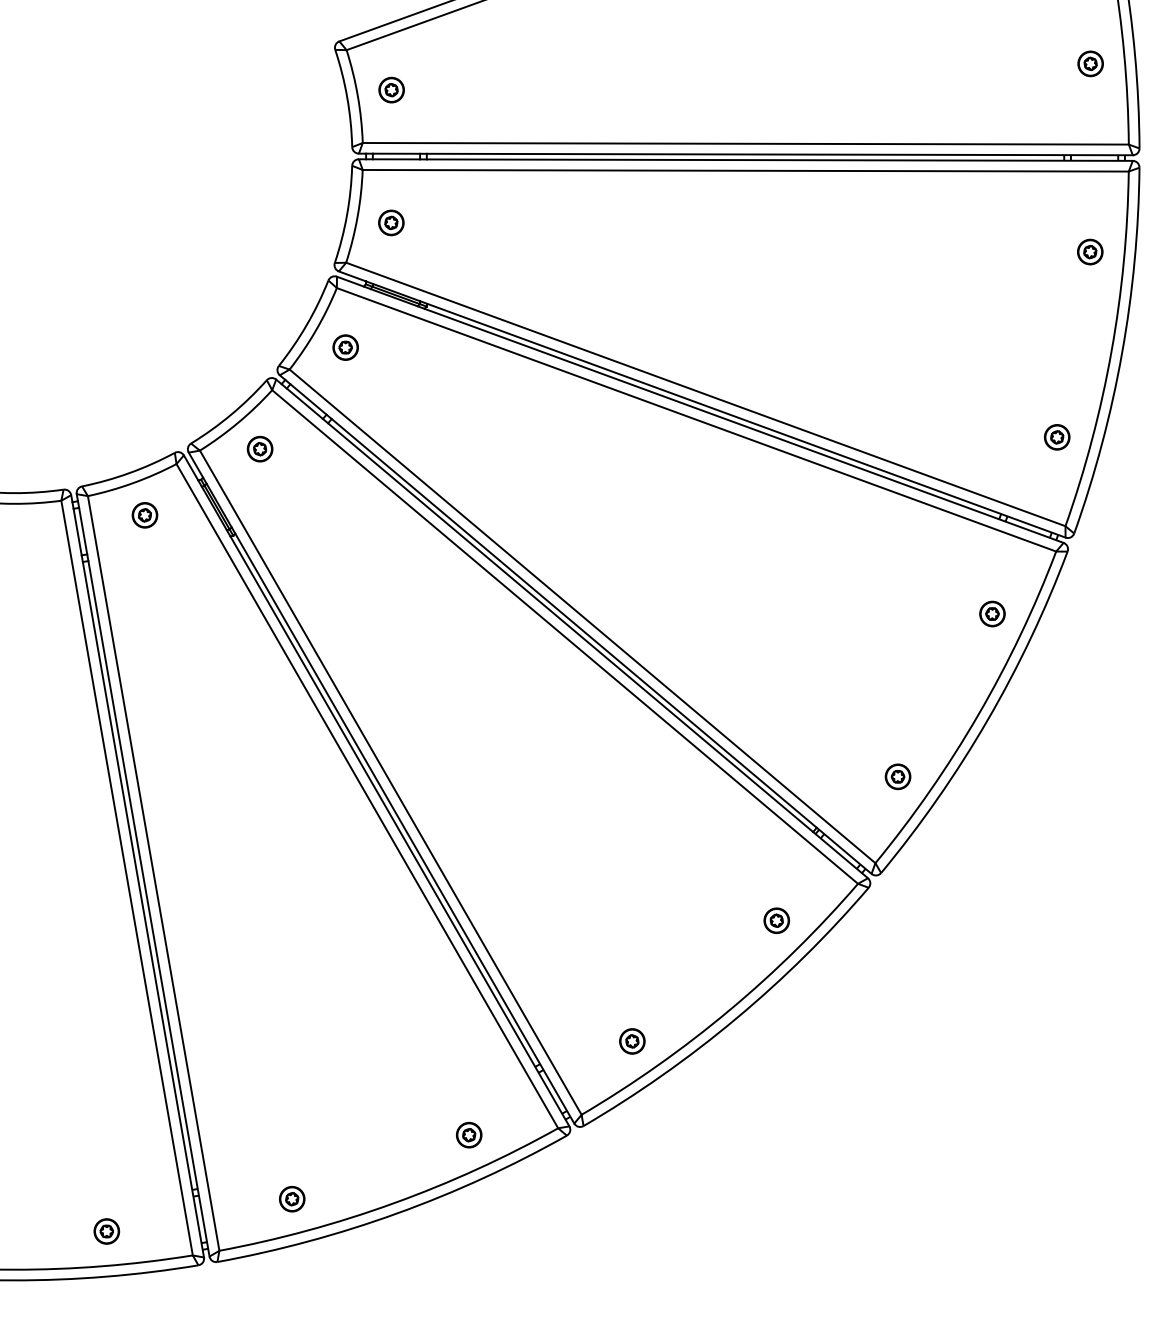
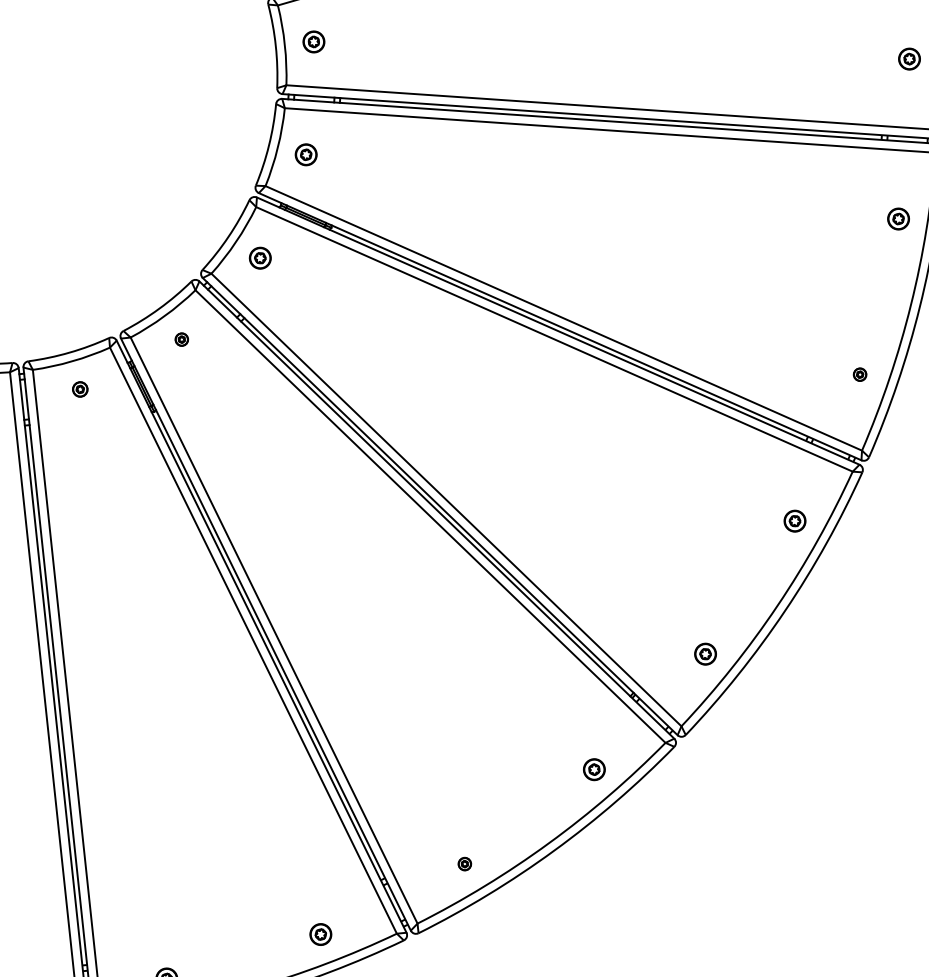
part: (1057, 437) -> (860, 374), size x0.6
part: (259, 448) -> (181, 339), size x0.6
part: (144, 515) -> (79, 389), size x0.7
part: (632, 1041) -> (464, 864), size x0.6

